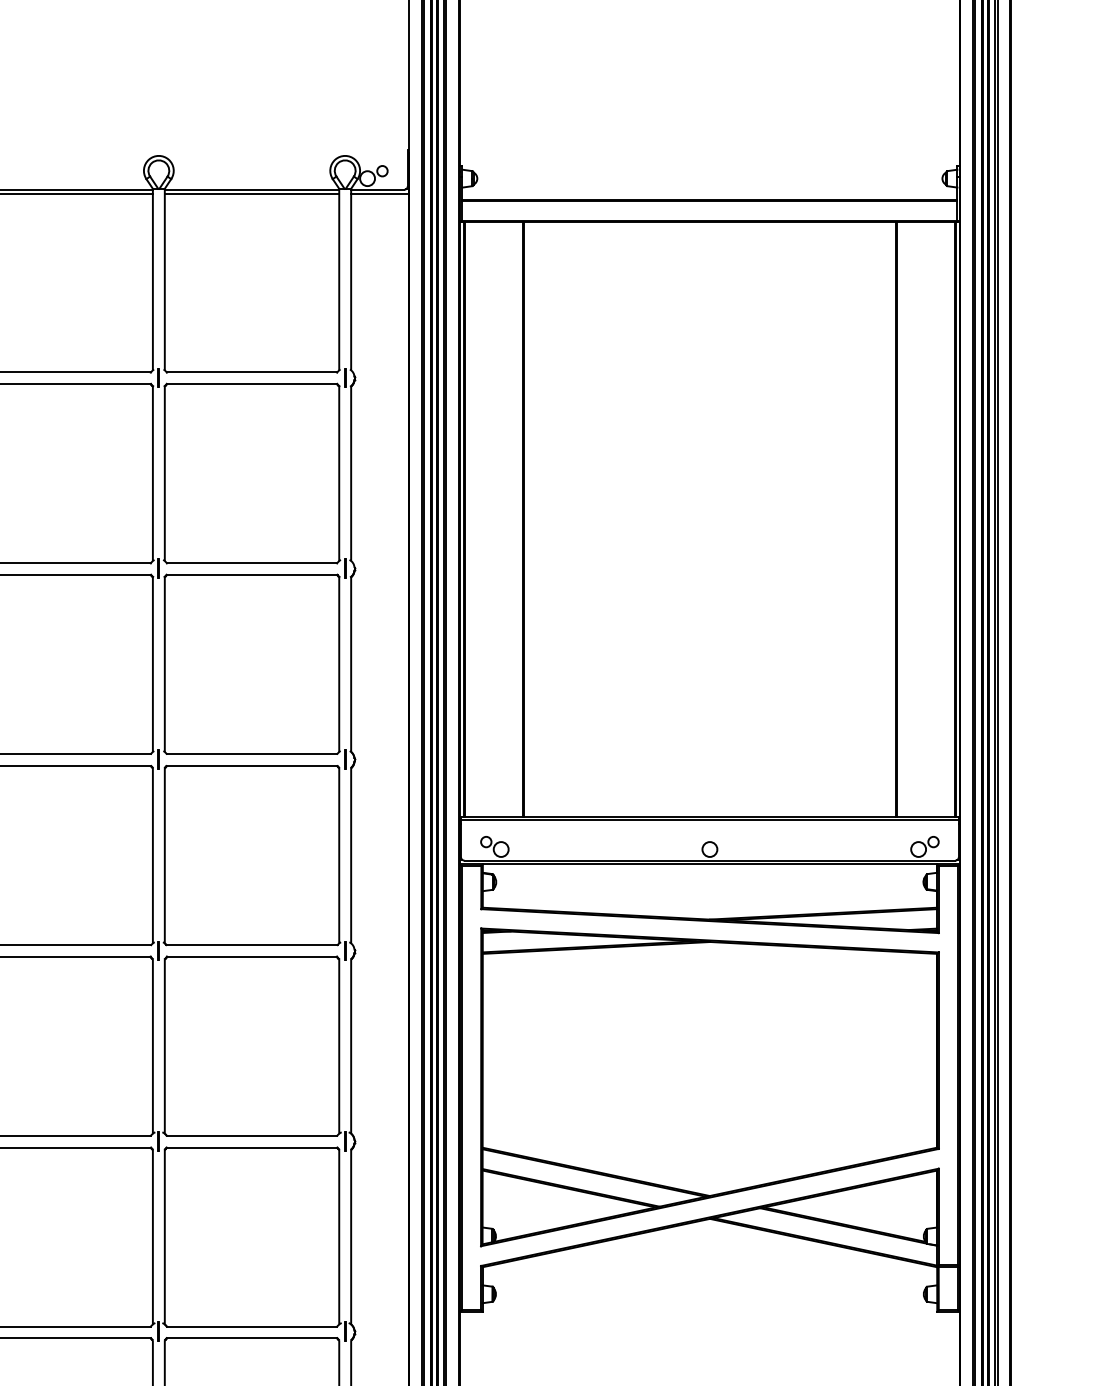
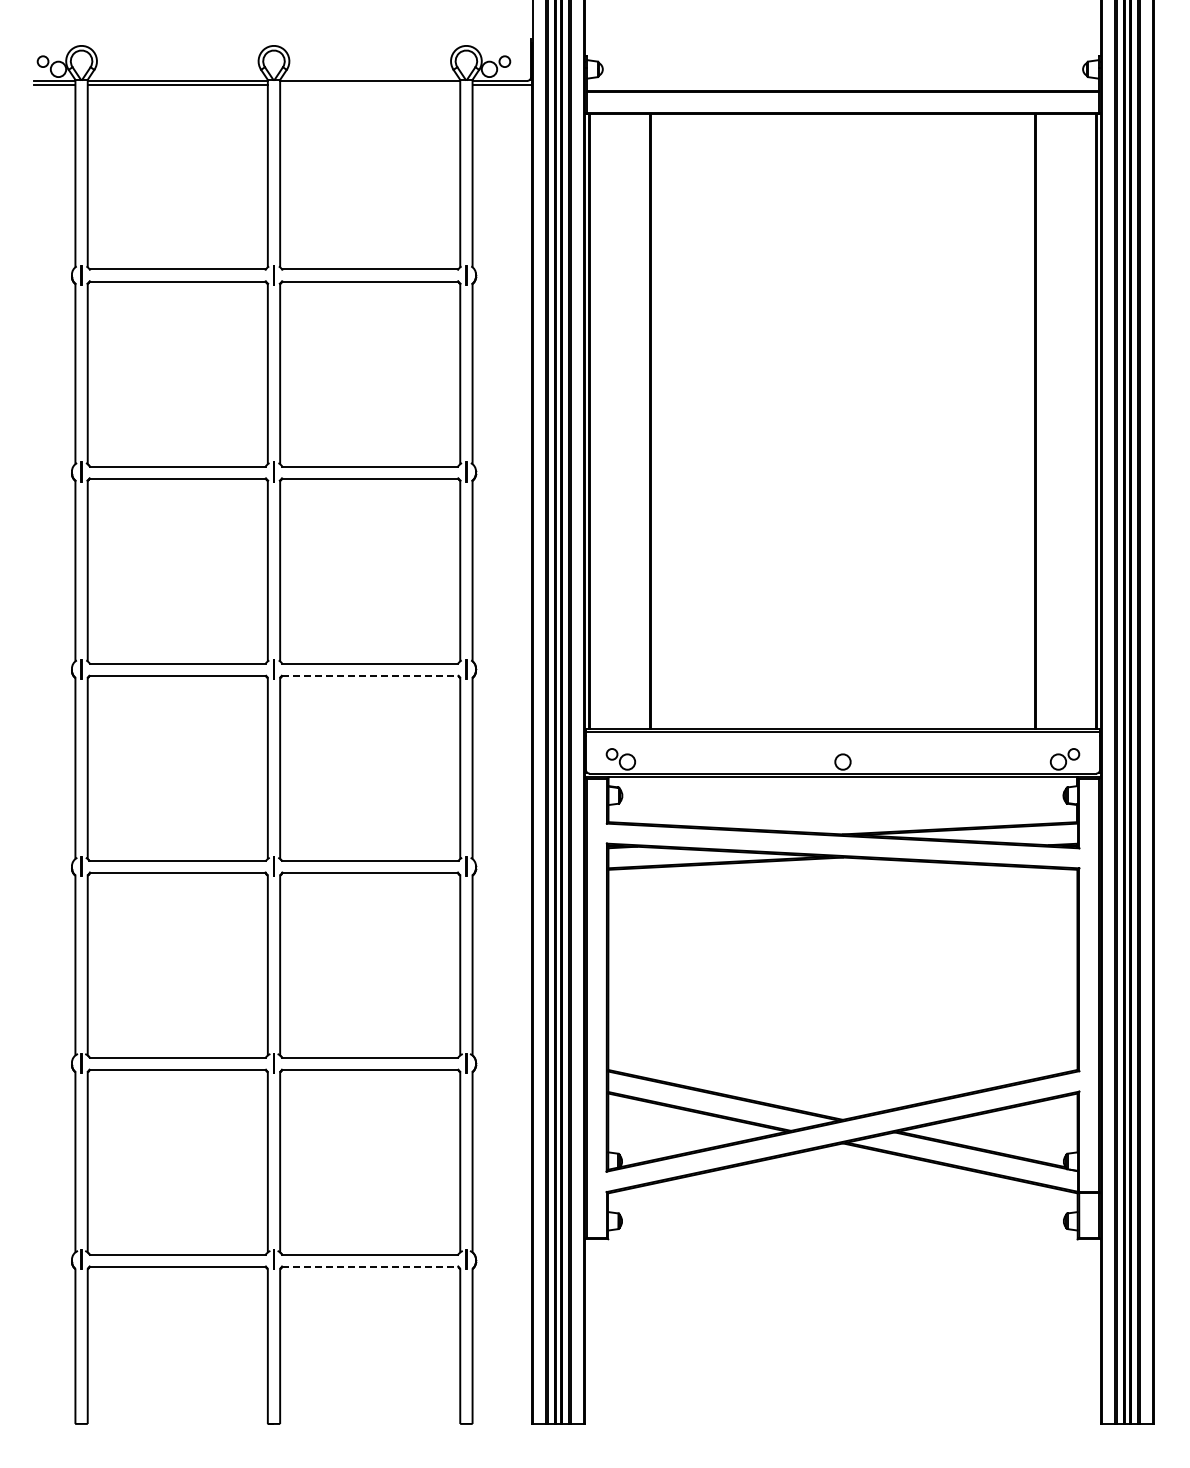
line: (252, 193) -> (370, 84), removed
line: (252, 765) -> (370, 675), solid -> dashed
line: (252, 1338) -> (370, 1266), solid -> dashed

